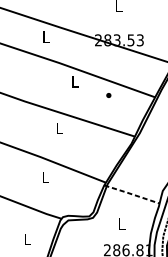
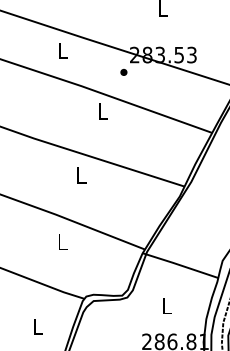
part: (108, 95) -> (123, 72), moved
line: (131, 194) -> (180, 265), dashed -> solid

